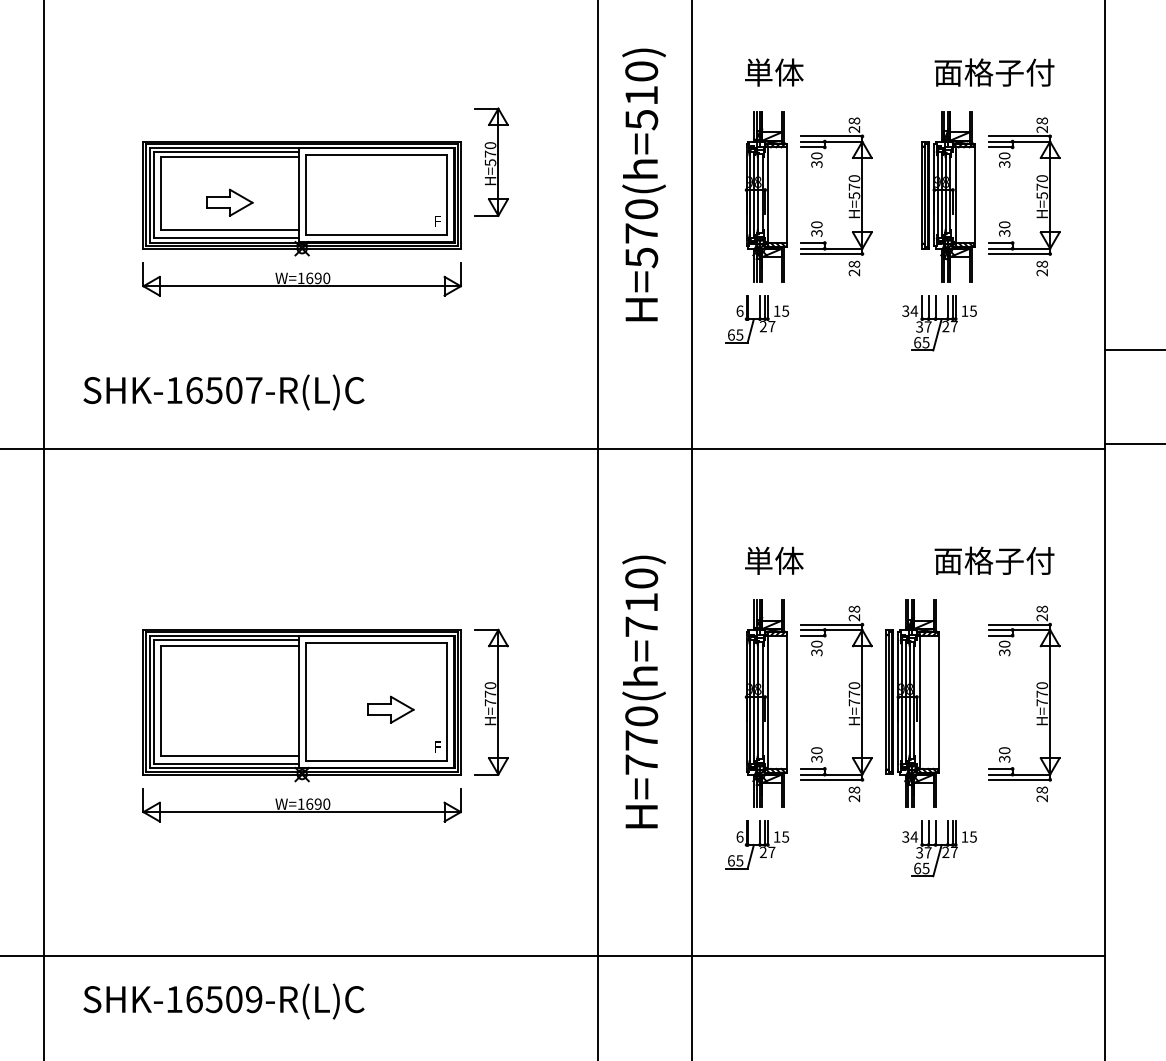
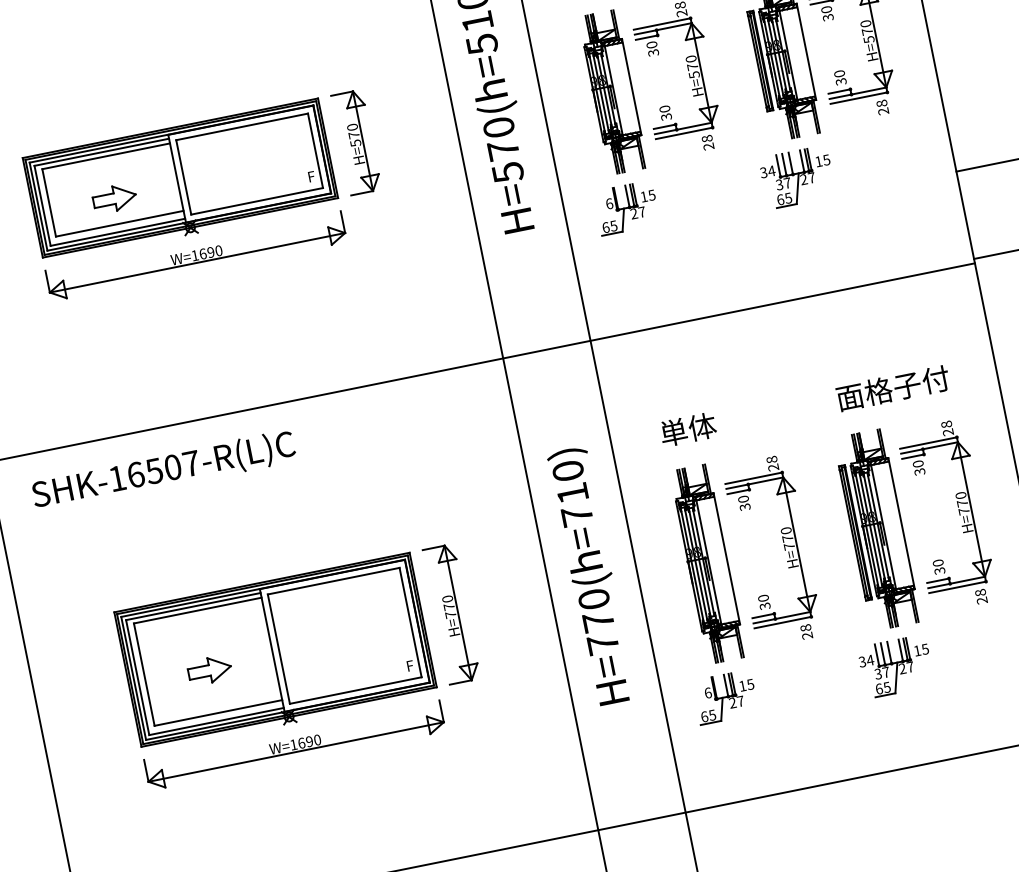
part: (491, 161) -> (356, 141), moved
text: (223, 392) -> (163, 471), moved
part: (912, 703) -> (877, 529), moved
part: (390, 709) -> (209, 670), moved

